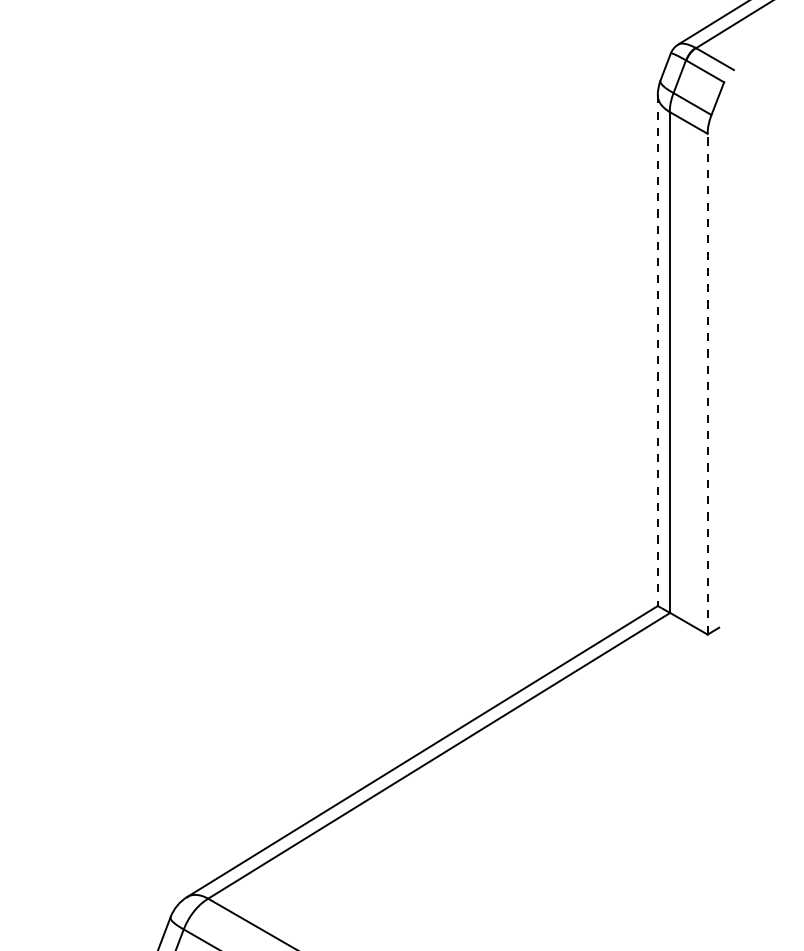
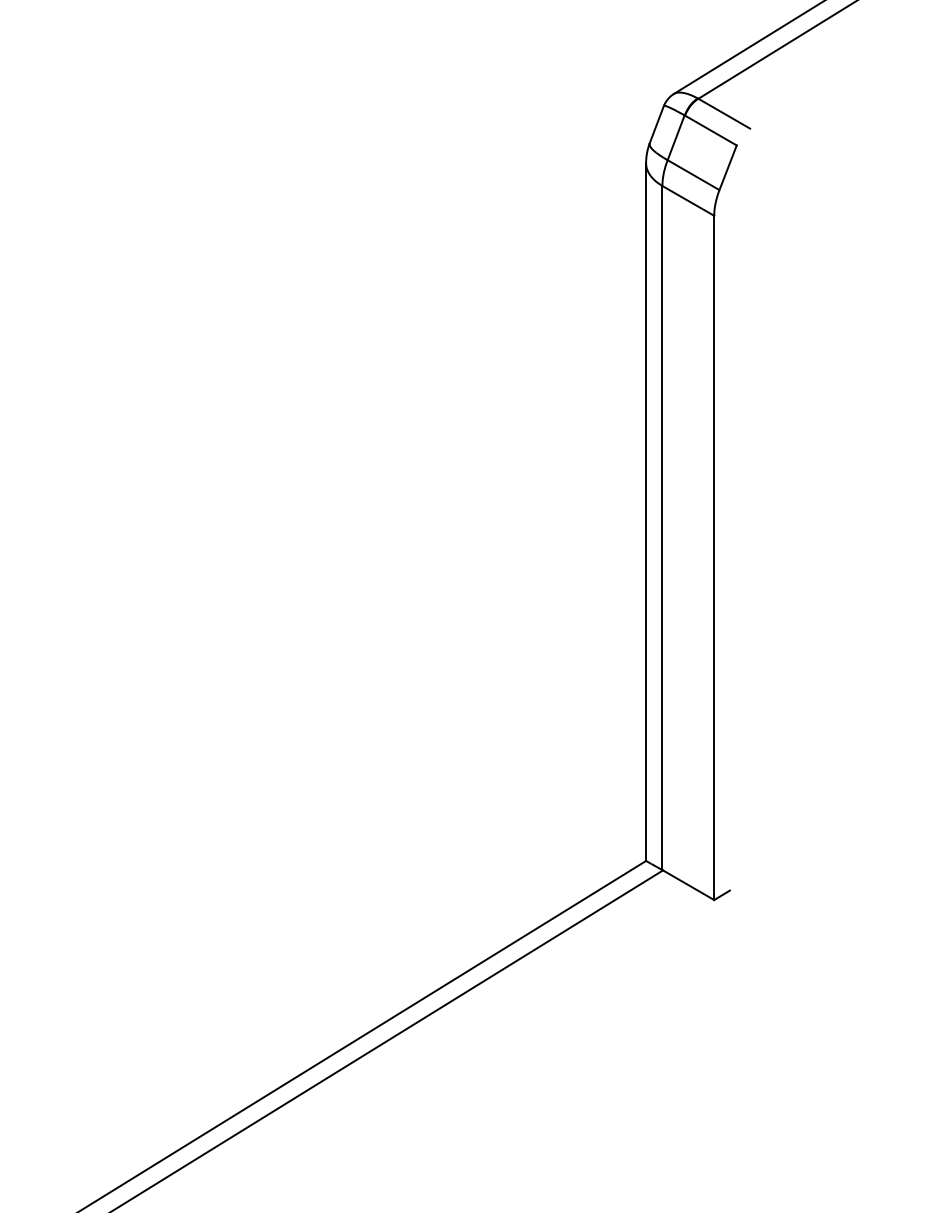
line: (657, 351) -> (645, 513), dashed -> solid
line: (707, 383) -> (714, 556), dashed -> solid

